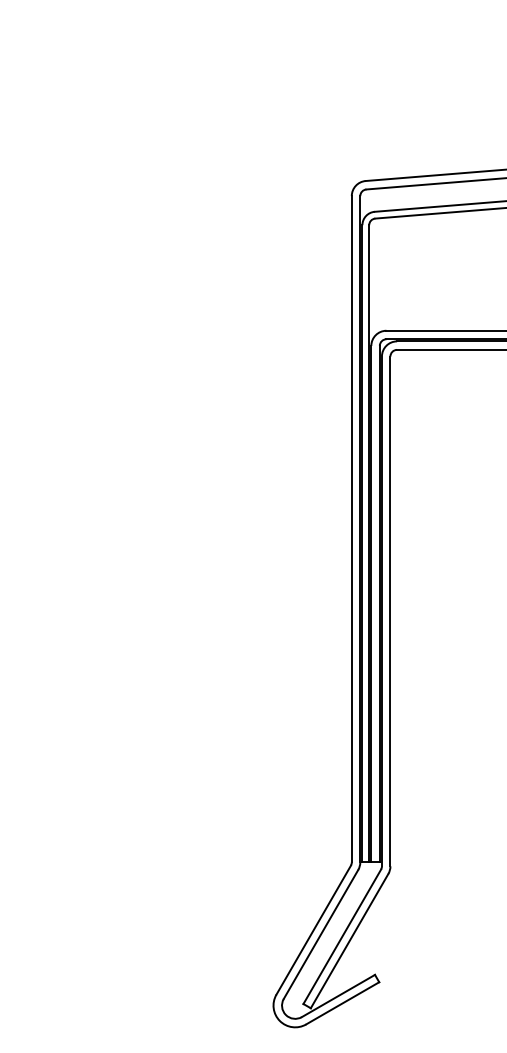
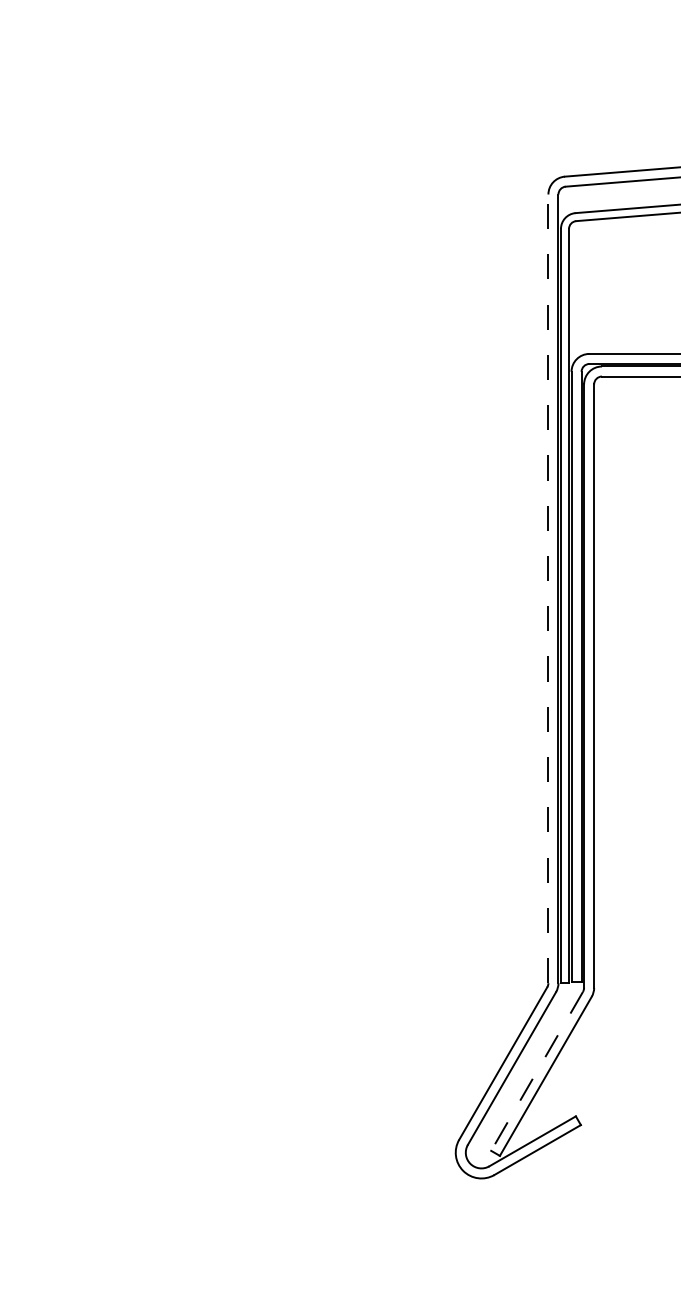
line: (351, 528) -> (548, 588), solid -> dashed
line: (342, 936) -> (537, 1071), solid -> dashed

